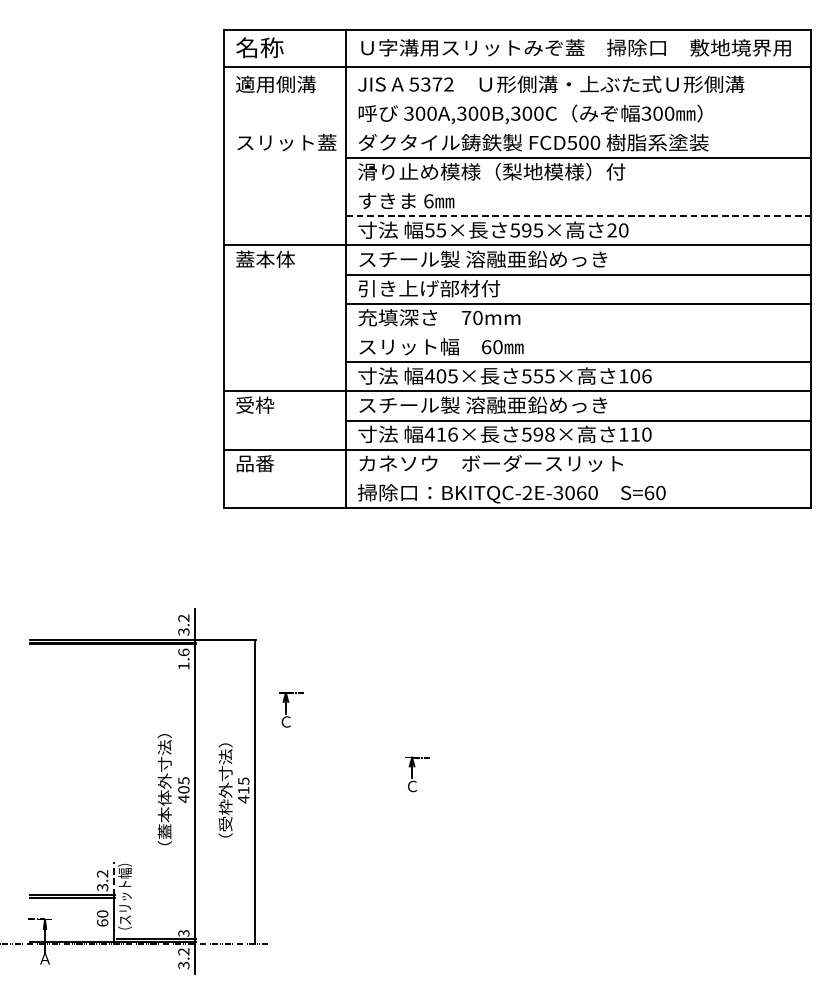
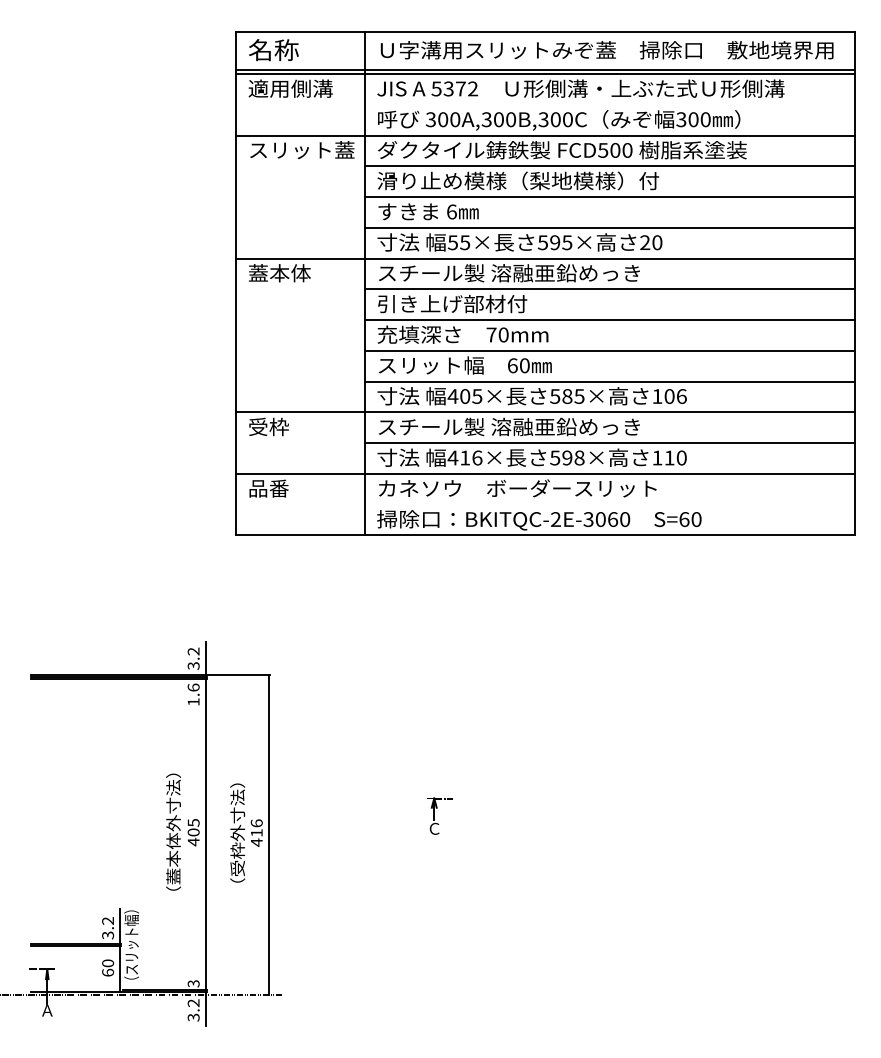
line: (517, 70) -> (545, 74), added
line: (517, 128) -> (545, 135), added
line: (578, 187) -> (609, 197), added
line: (578, 215) -> (609, 227), dashed -> solid
line: (578, 332) -> (609, 350), added
text: (538, 376) -> (567, 396), 555× -> 585×
part: (290, 709) -> (306, 747), removed
text: (243, 781) -> (256, 823), 415 -> 416
line: (113, 878) -> (119, 925), dashed -> solid

